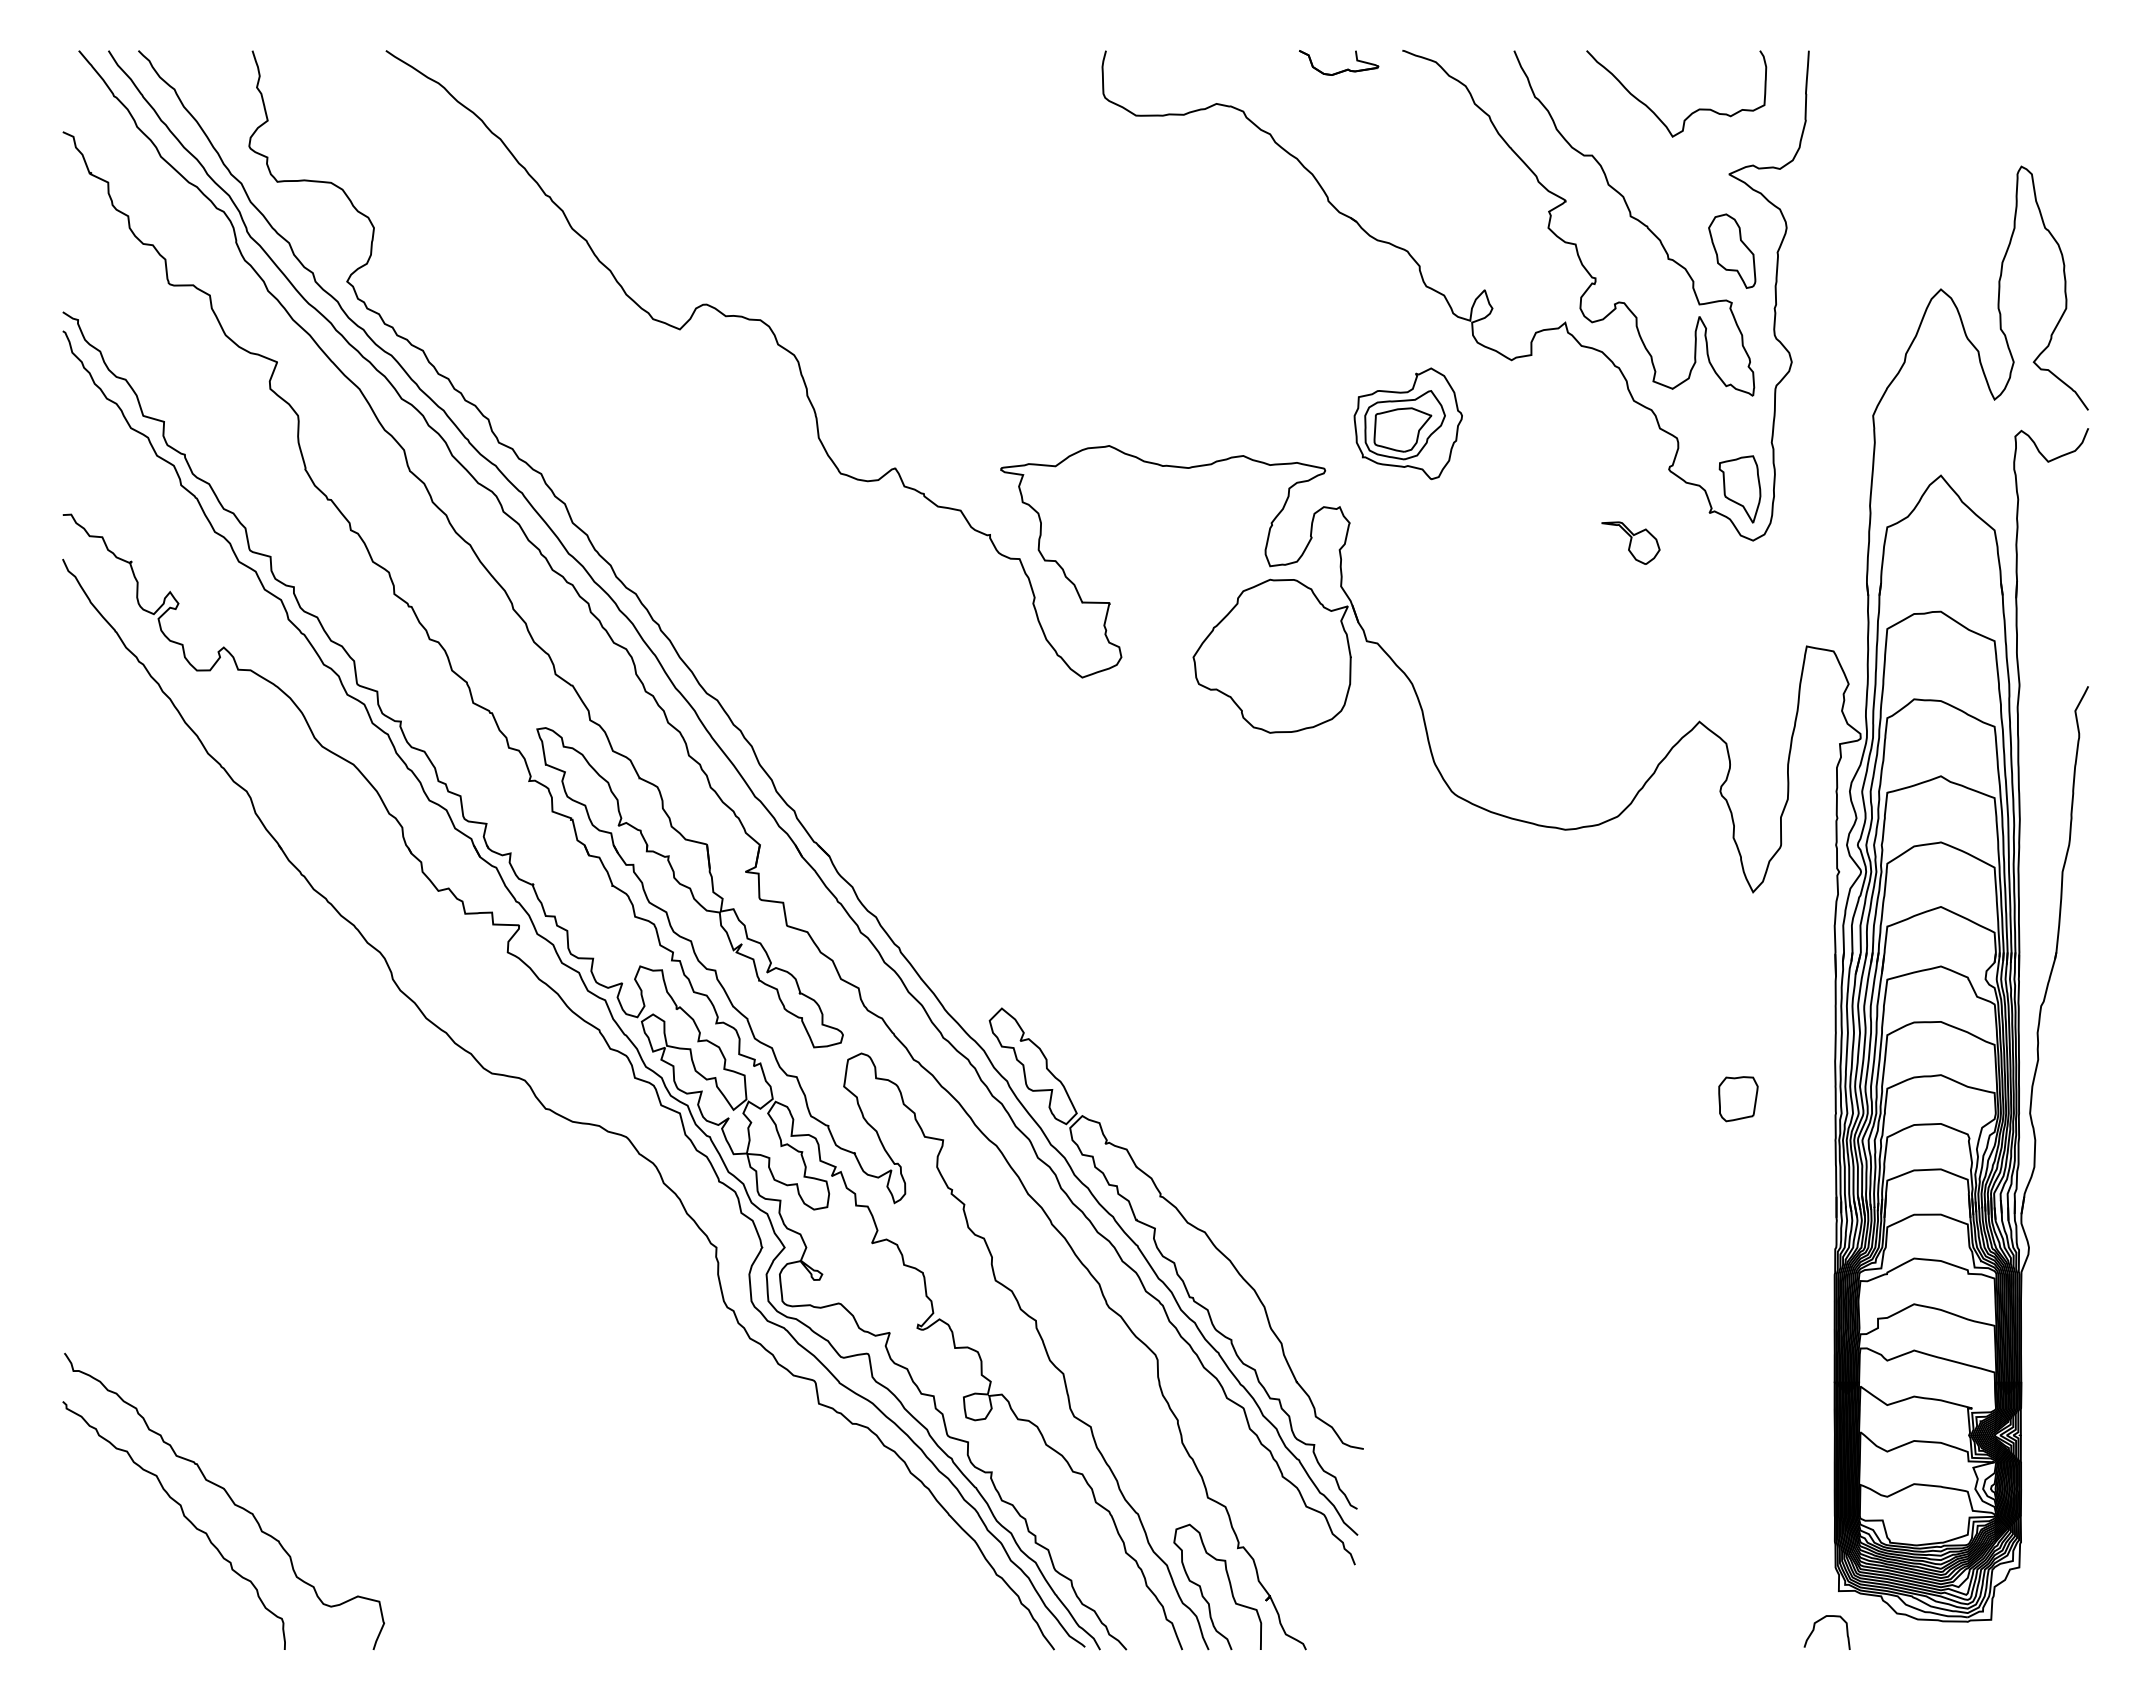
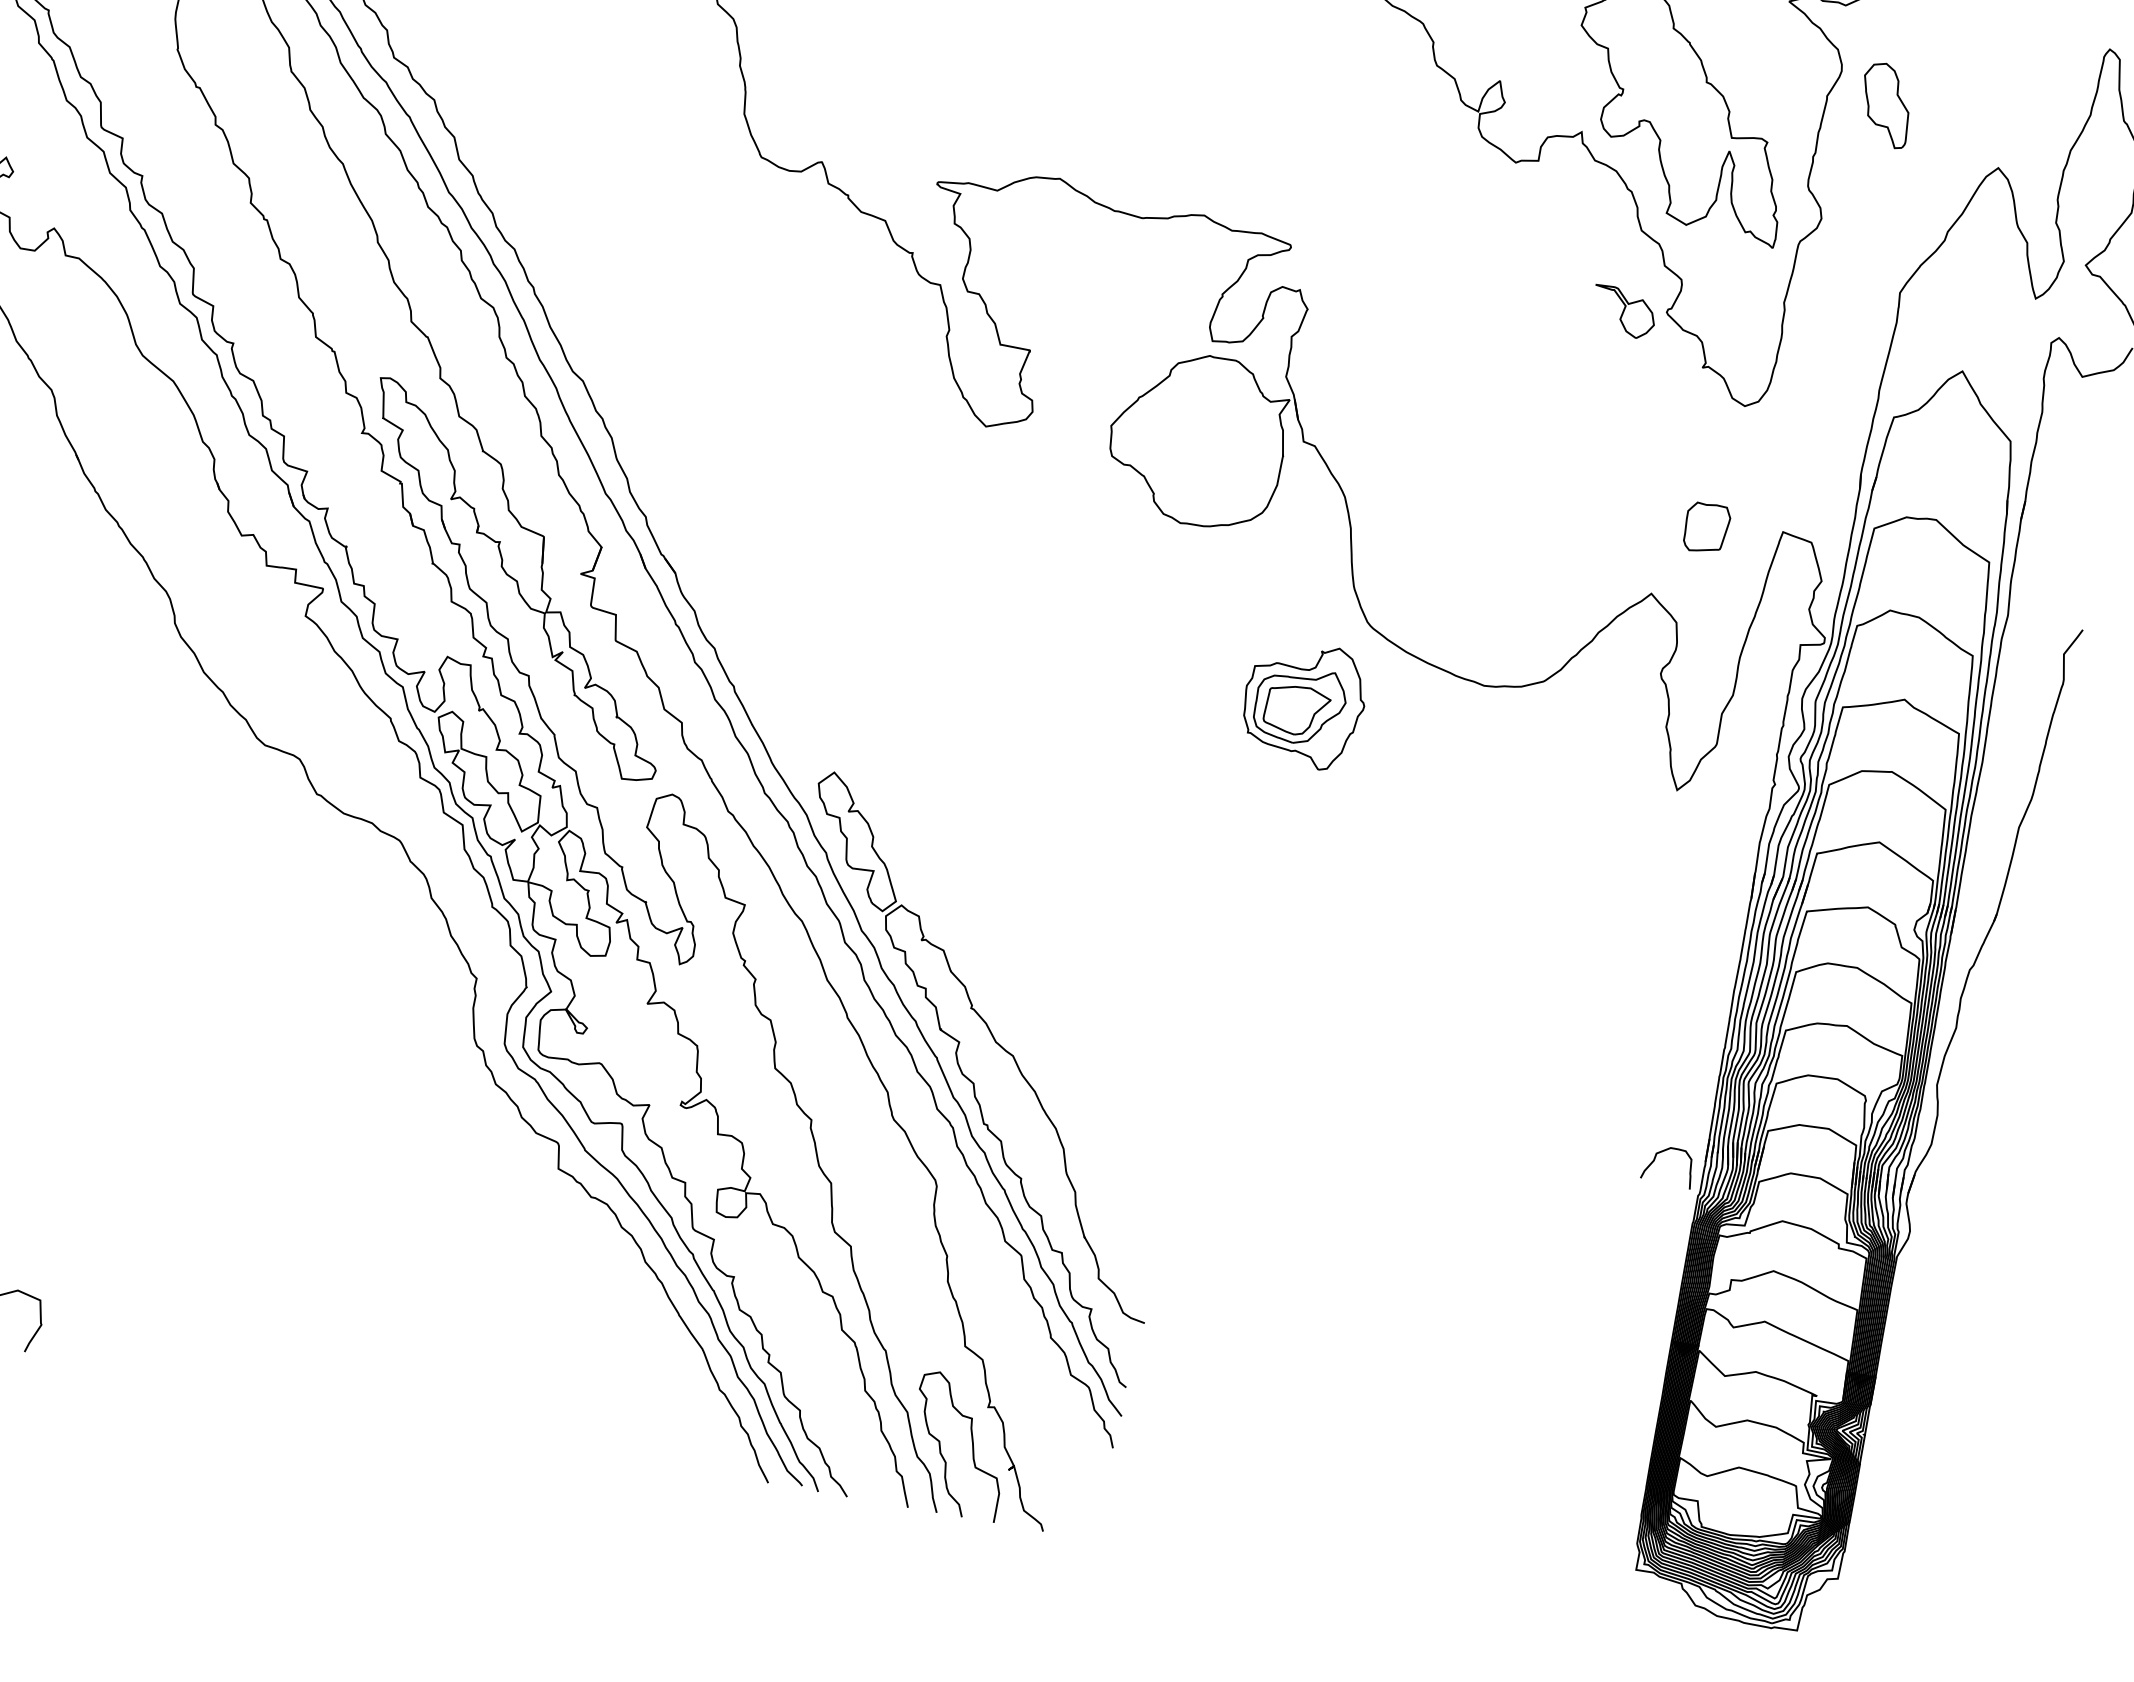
part: (1732, 250) -> (1886, 104), moved
part: (1407, 423) -> (1303, 704), moved
part: (1739, 489) -> (1739, 347), removed
part: (1630, 542) -> (1623, 311), moved
part: (1738, 1099) -> (1706, 528), moved
curve: (1814, 1630) -> (1654, 1161), moved

